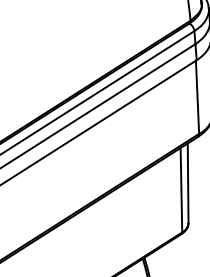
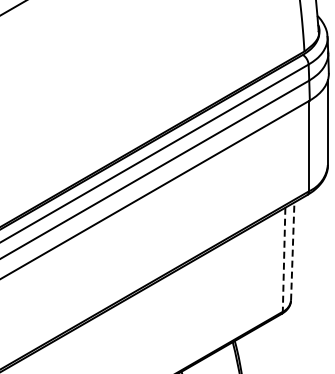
line: (187, 183) -> (292, 251), solid -> dashed
line: (181, 190) -> (284, 260), solid -> dashed

